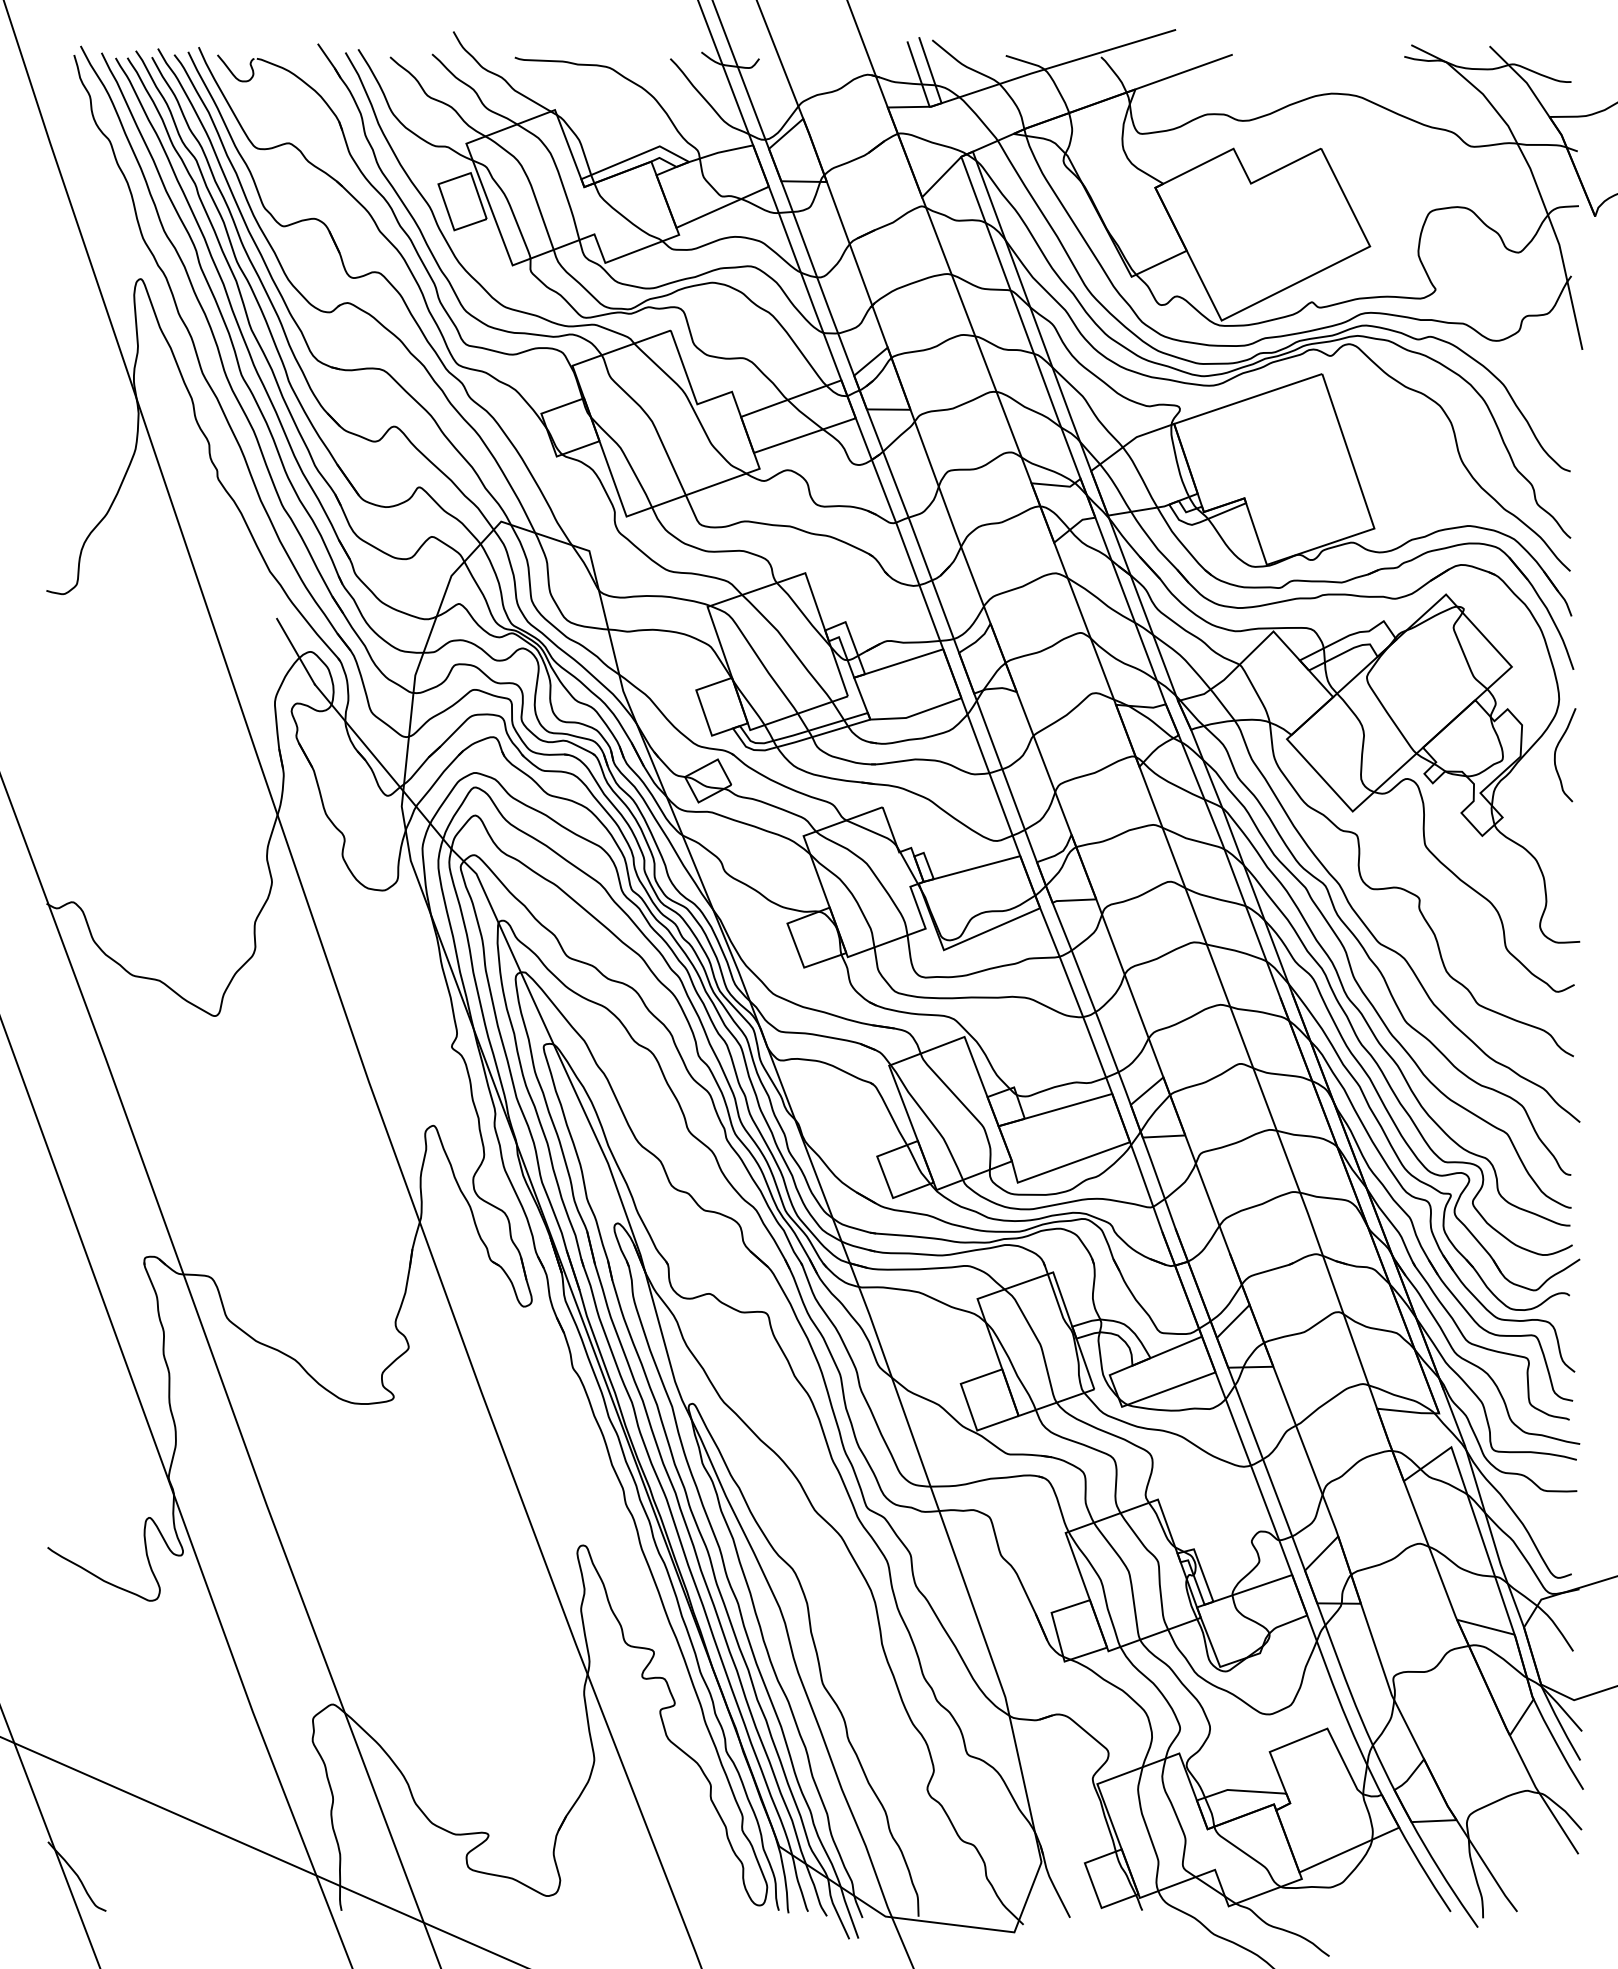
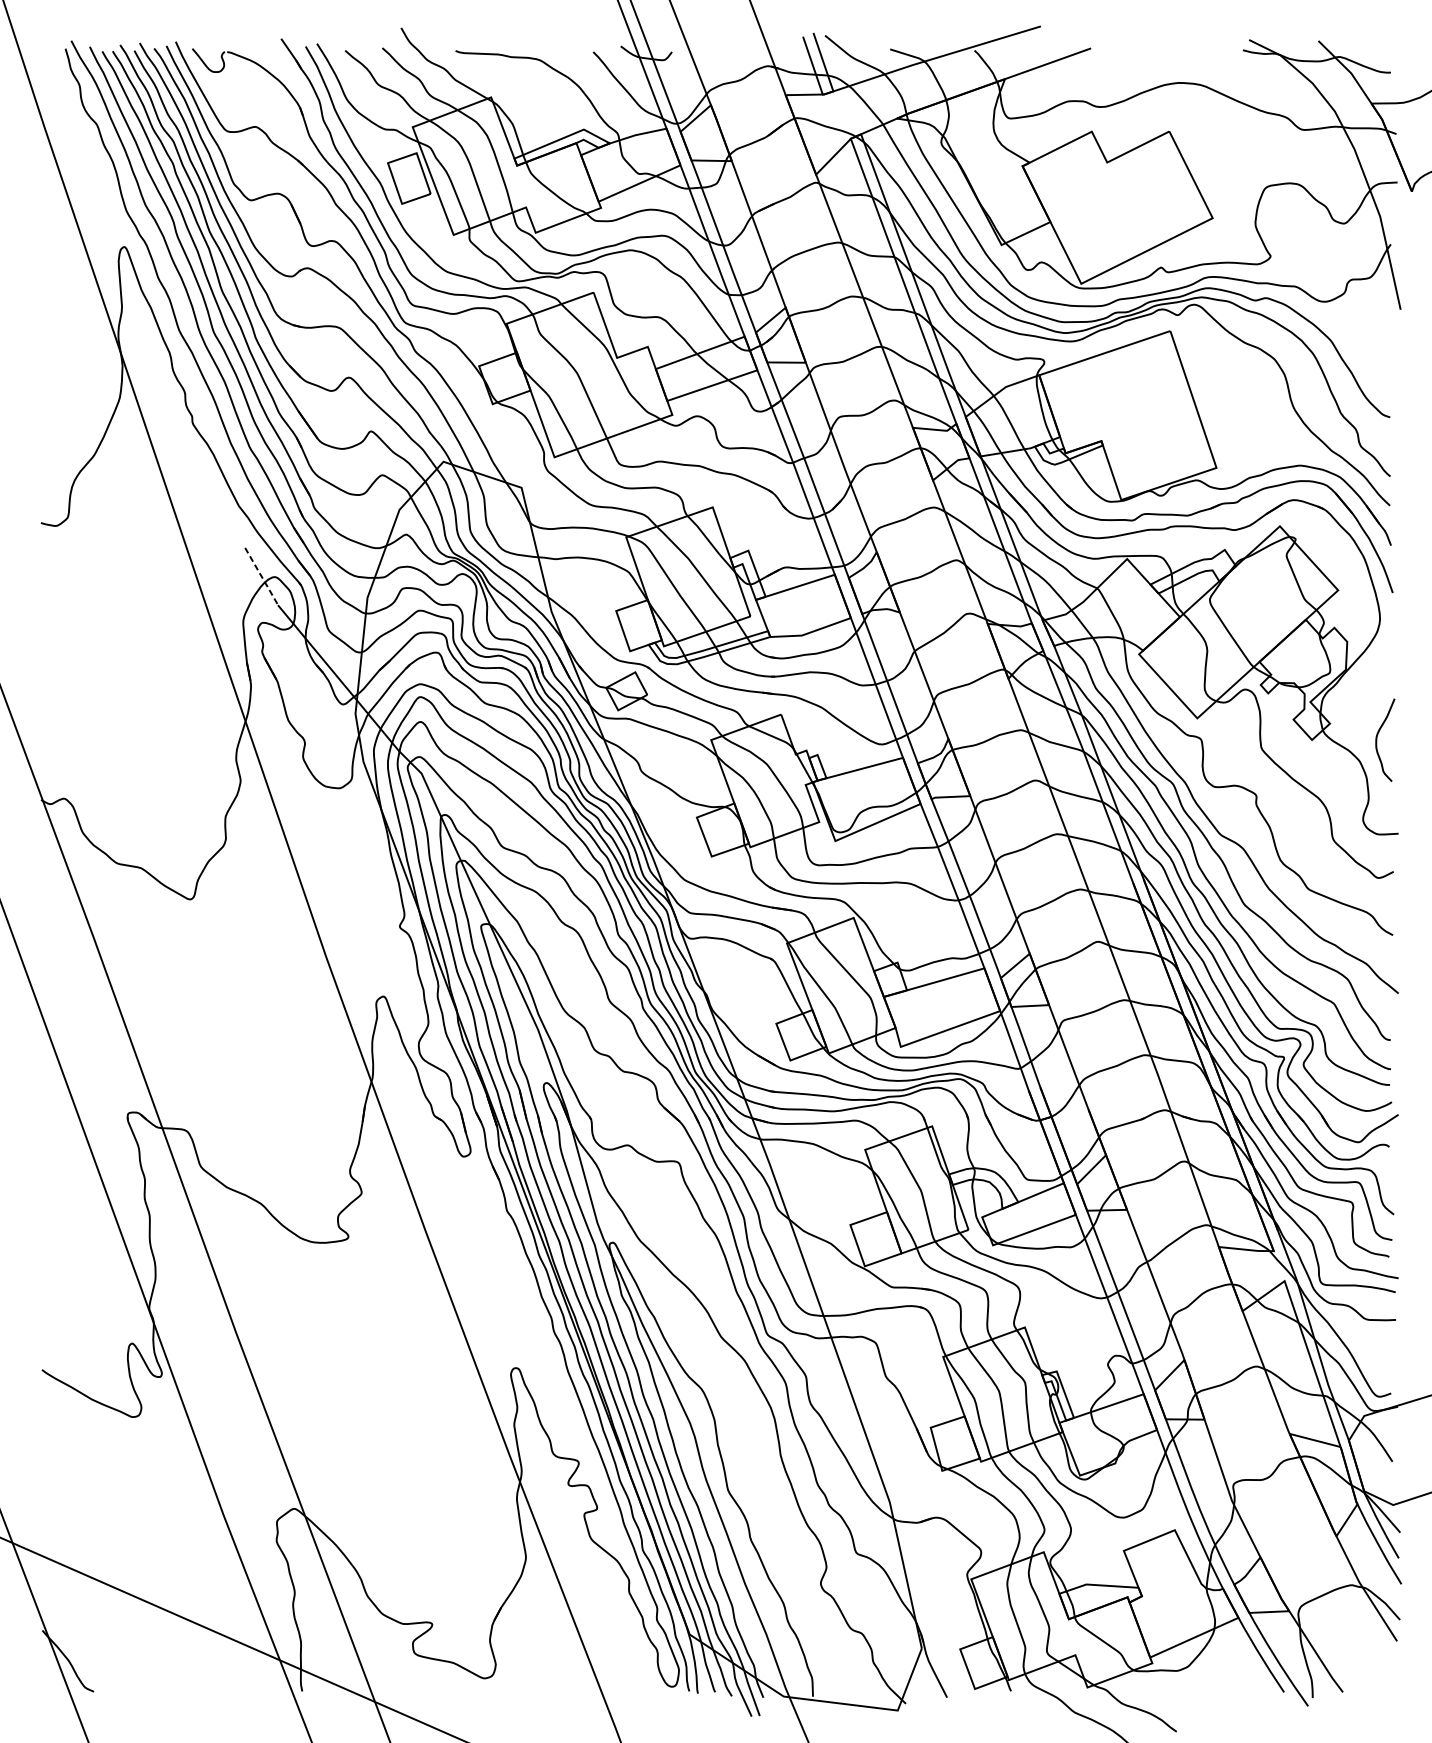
line: (295, 651) -> (261, 576), solid -> dashed
curve: (1556, 752) -> (1377, 737), moved

